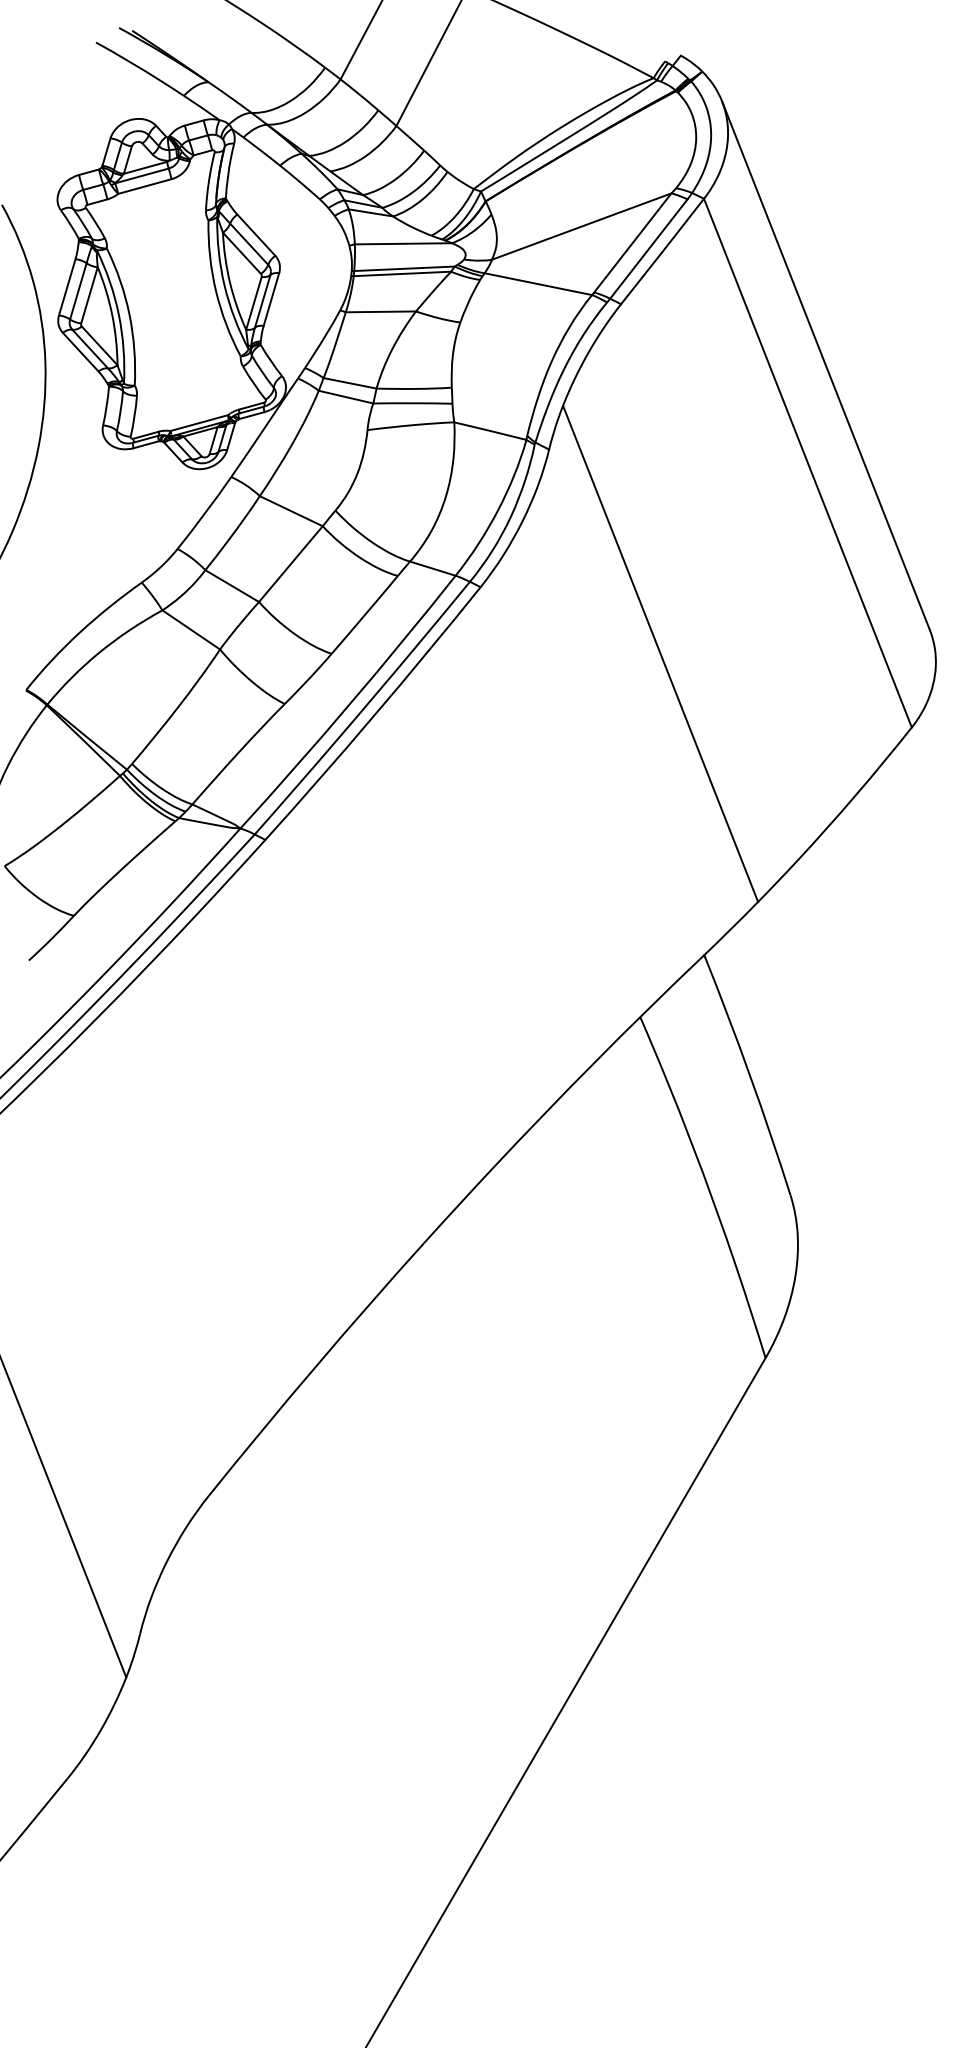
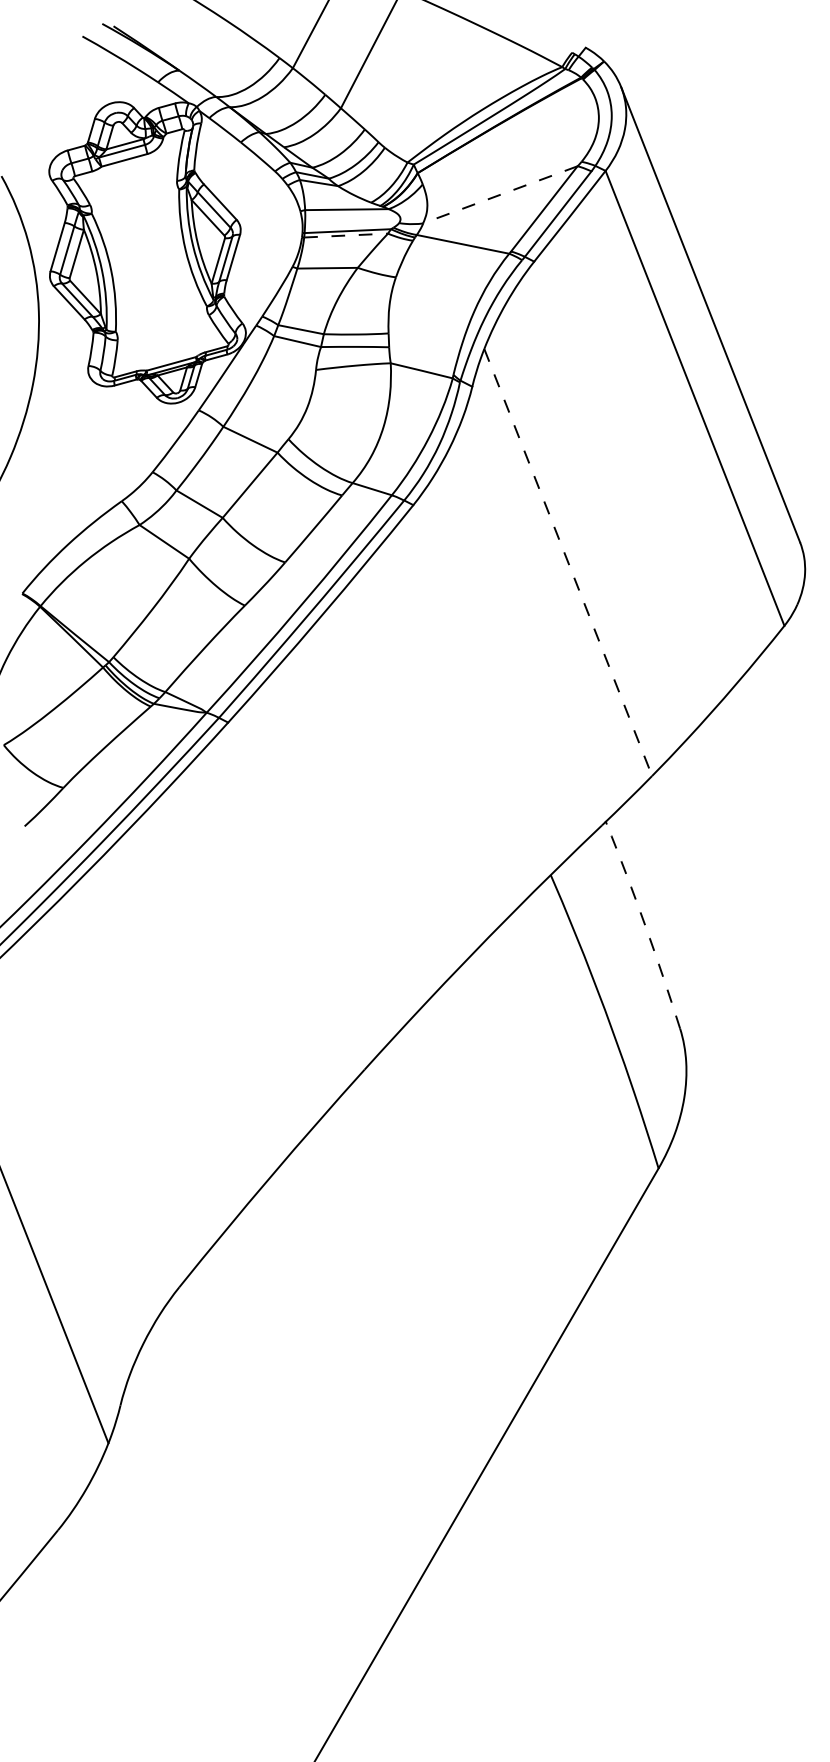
line: (581, 226) -> (500, 194), solid -> dashed
line: (402, 273) -> (346, 235), solid -> dashed
line: (660, 653) -> (568, 562), solid -> dashed
arc: (750, 1075) -> (645, 925), solid -> dashed

